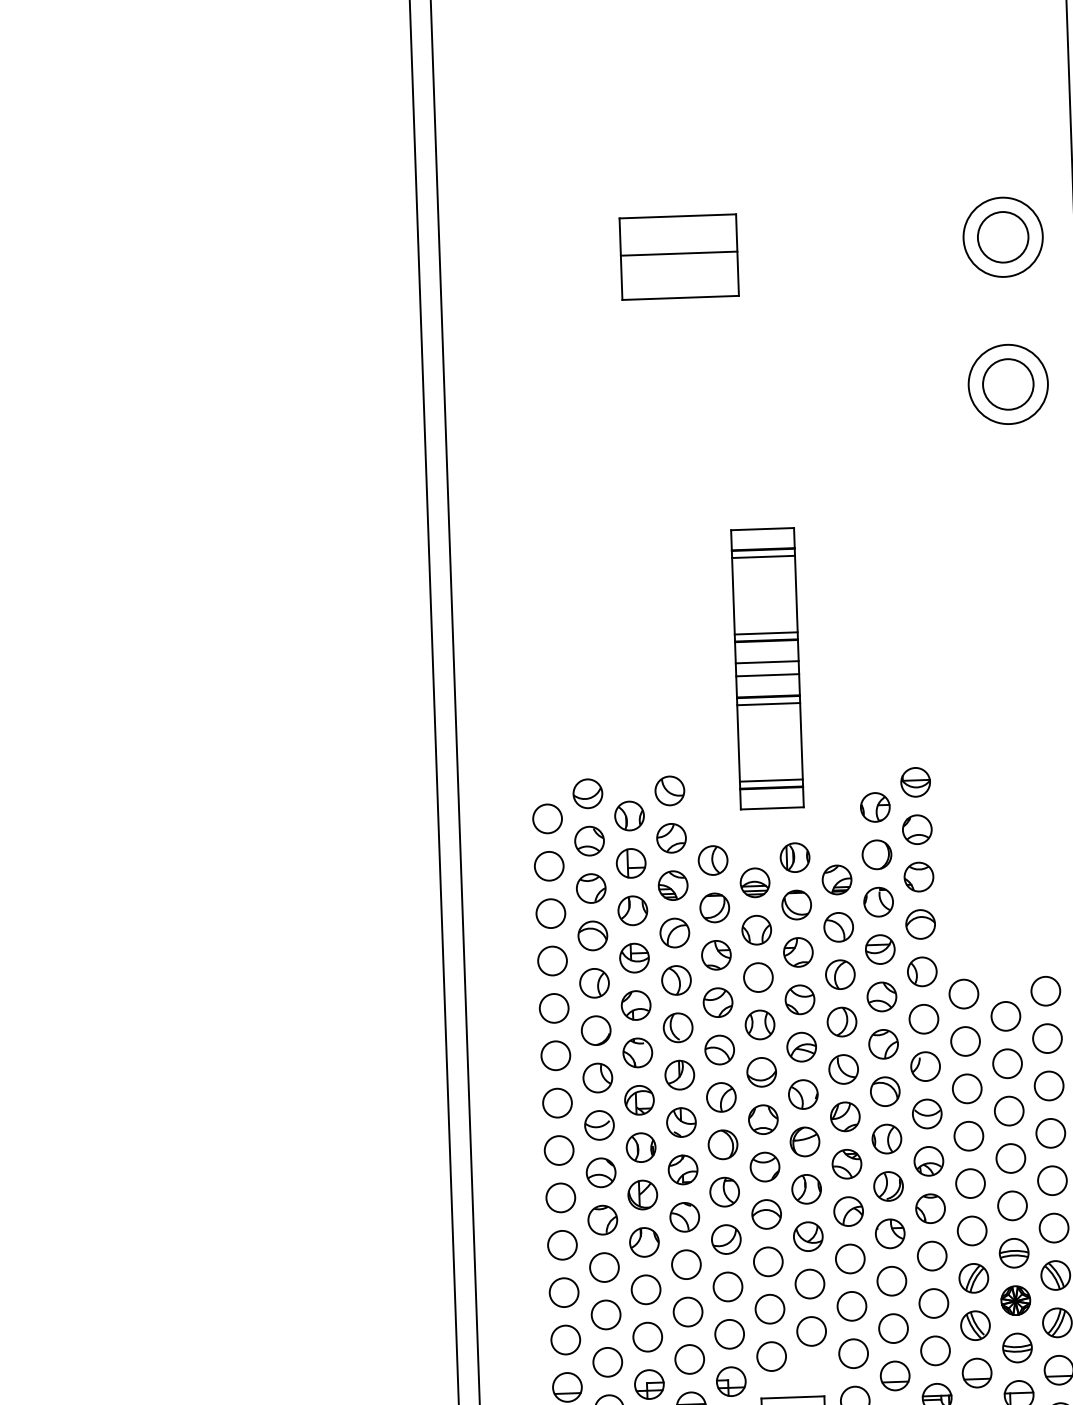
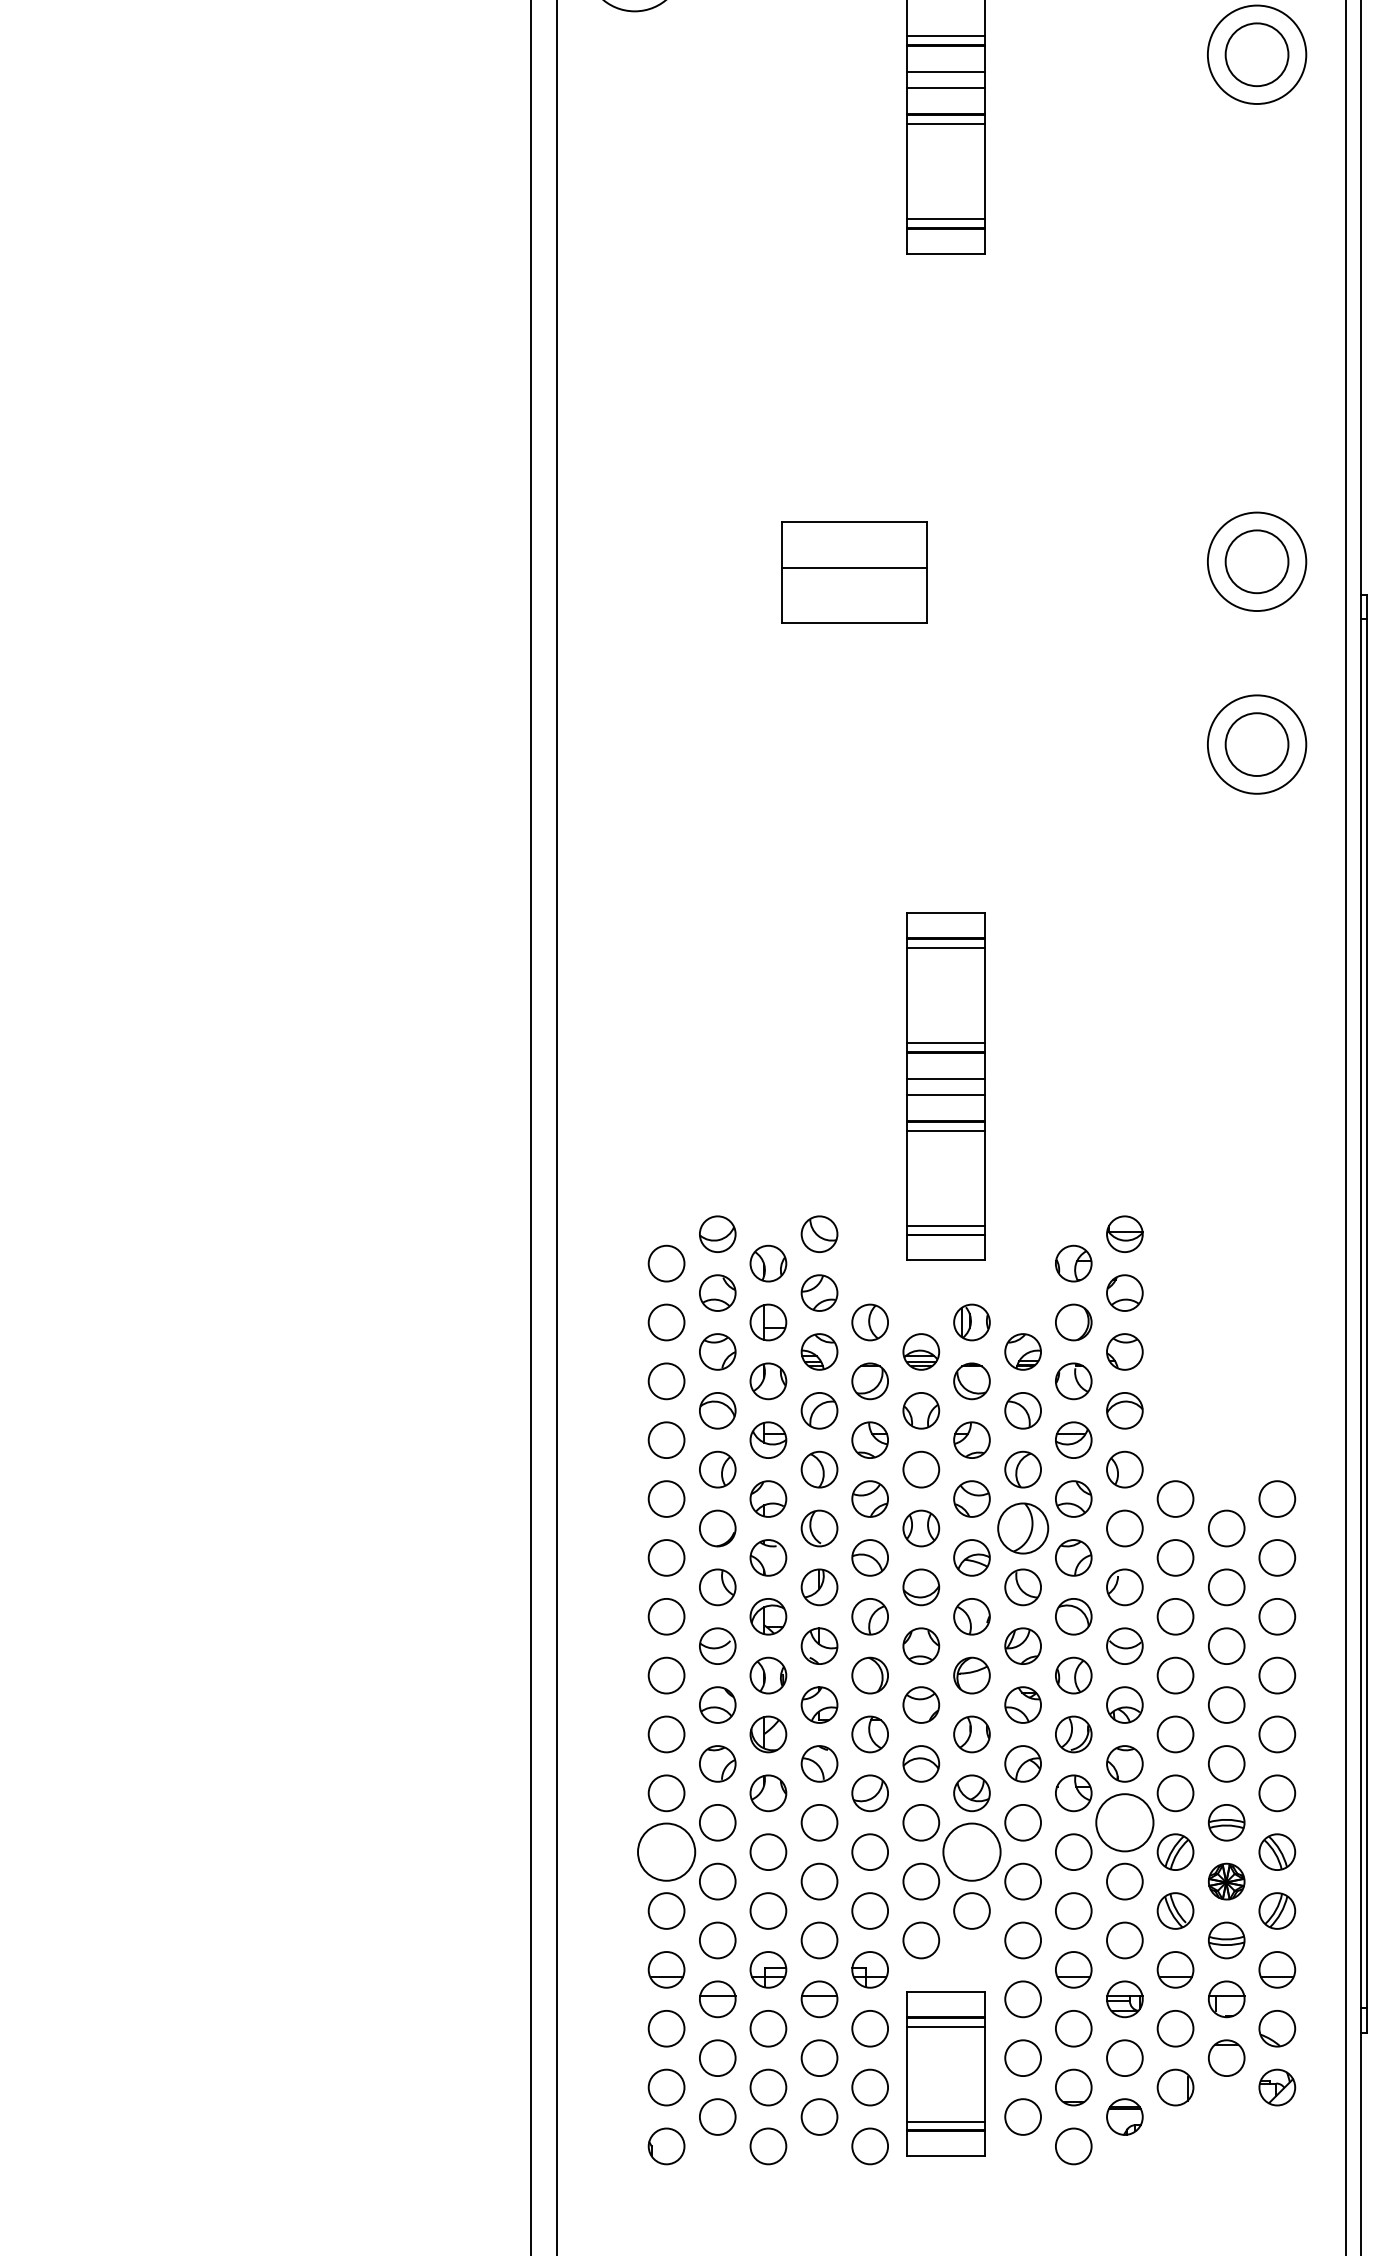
part: (841, 1022) -> (1022, 1528), size x1.4
circle: (931, 1255) -> (1124, 1822), size x1.6
circle: (809, 1284) -> (971, 1852), size x1.6
circle: (564, 1292) -> (666, 1852), size x1.6

